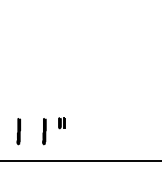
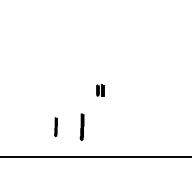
part: (62, 123) -> (100, 90), moved
part: (18, 130) -> (55, 126), size x0.7

